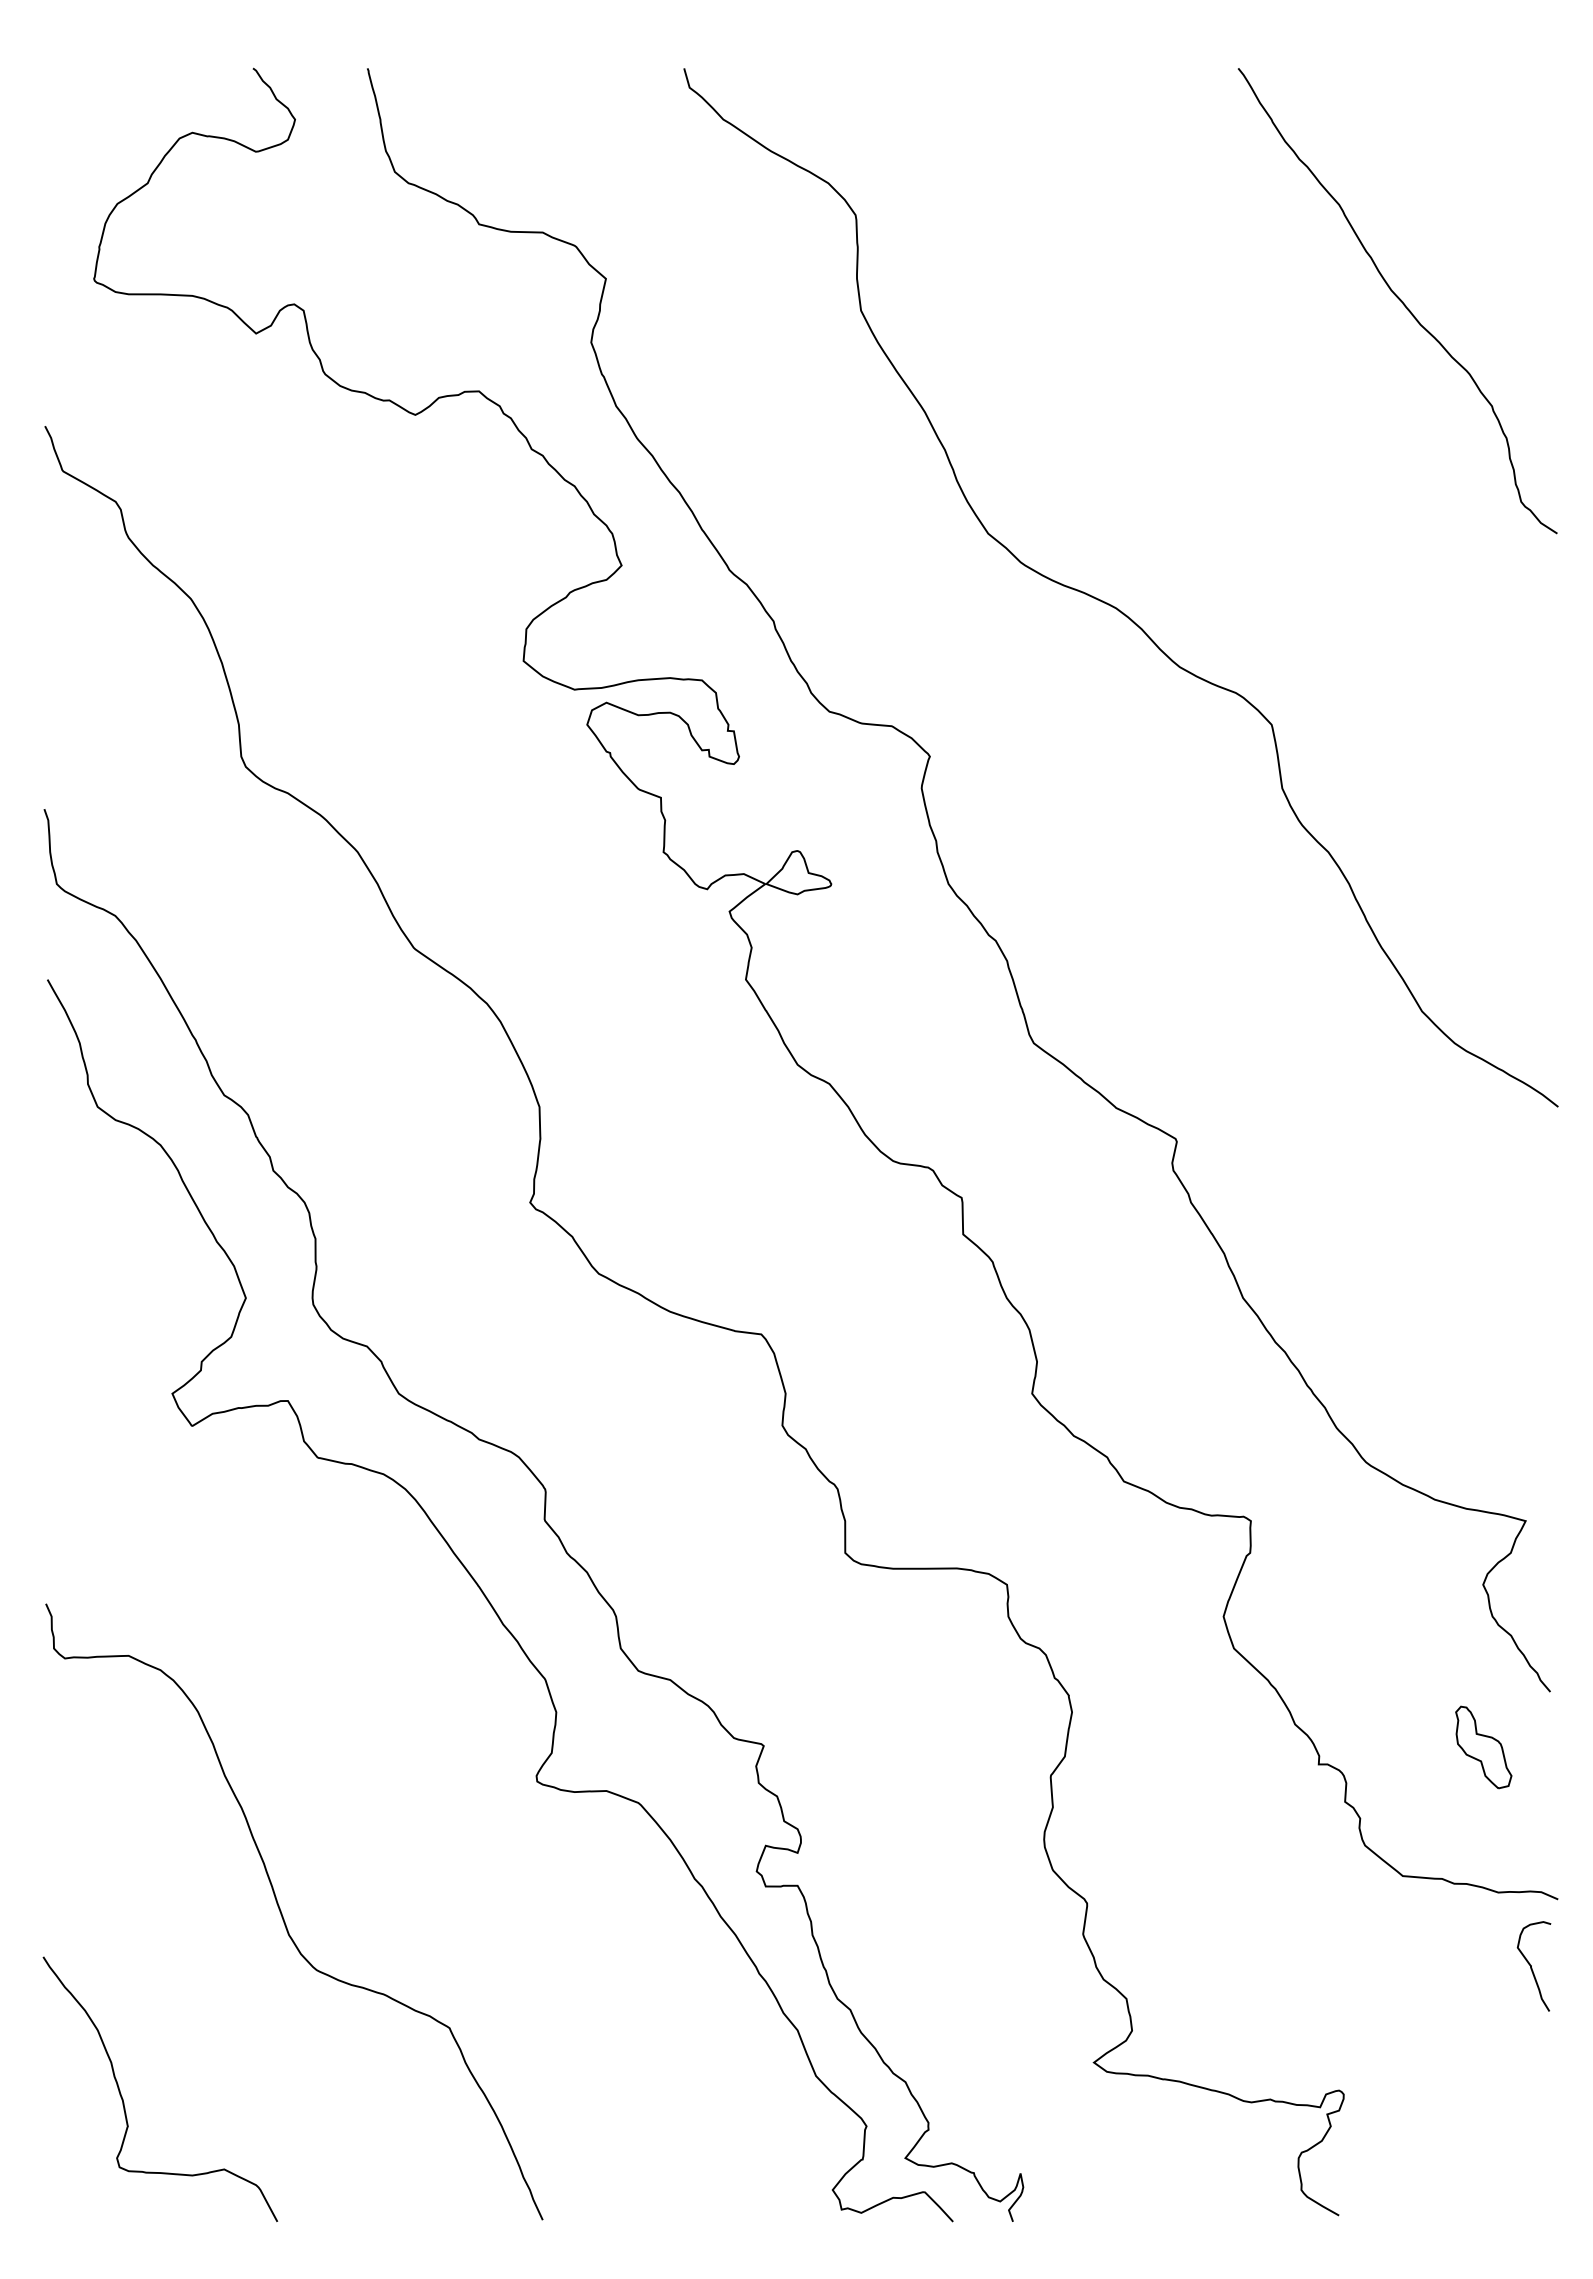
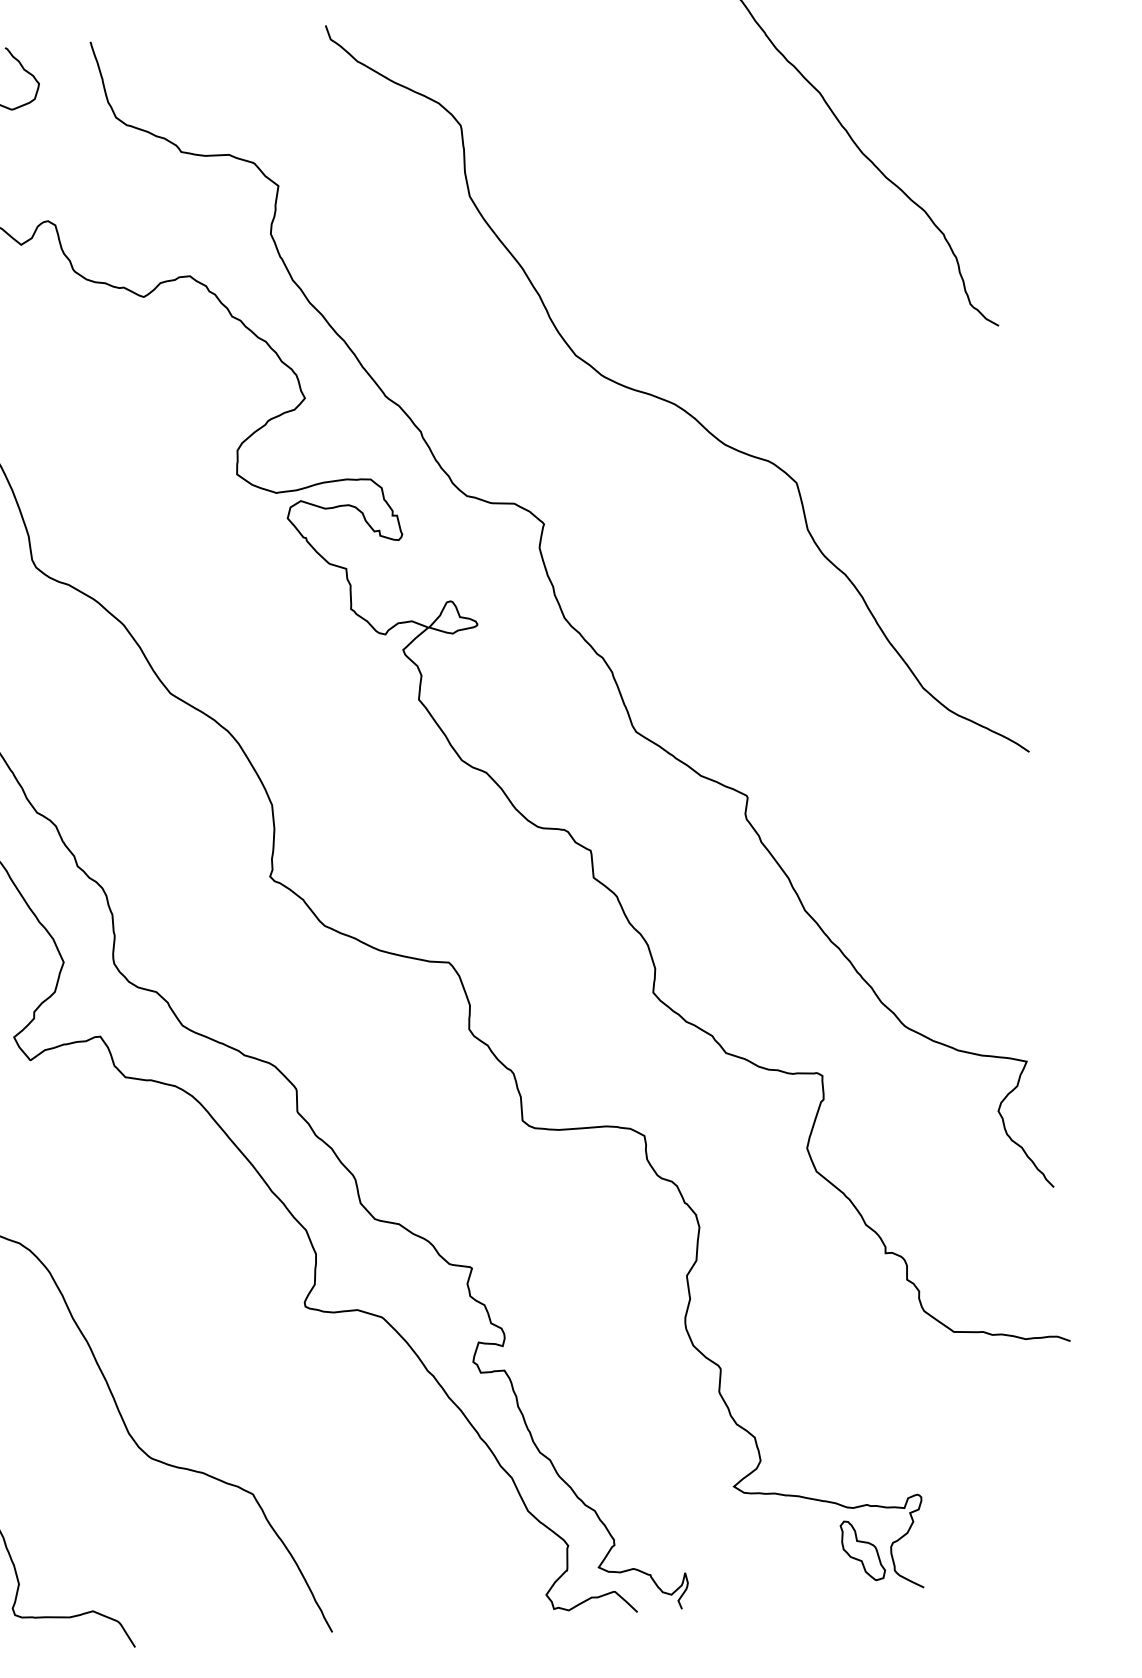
part: (1483, 1747) -> (862, 1550), moved
curve: (1531, 1966) -> (1054, 1392), removed

